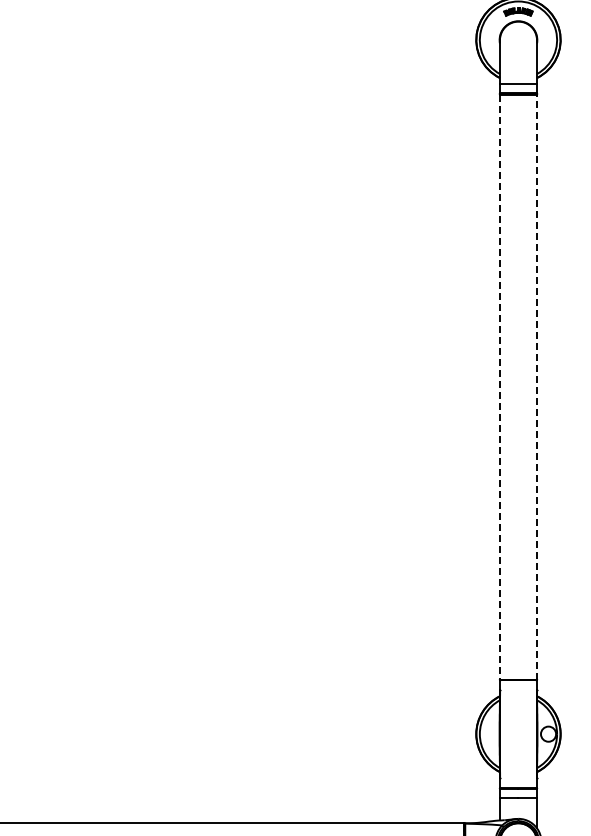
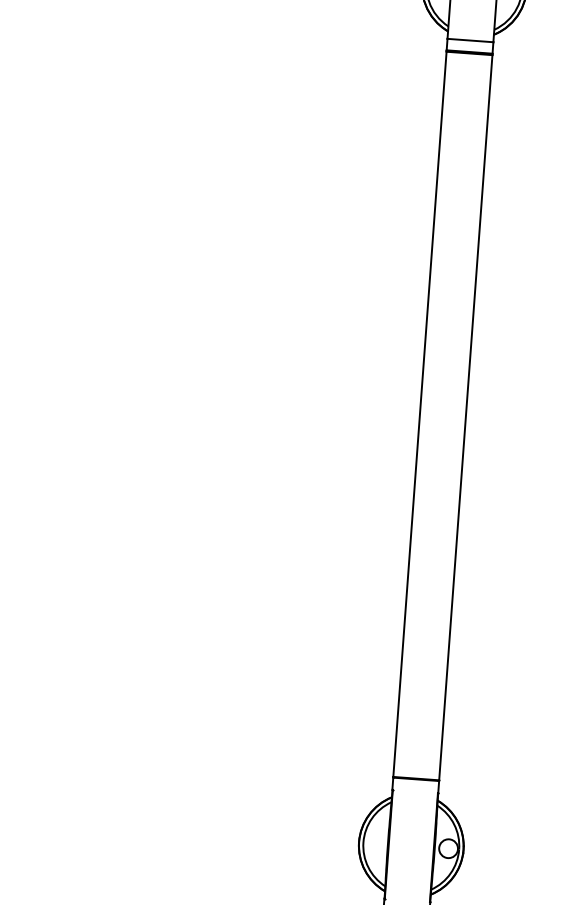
line: (499, 387) -> (419, 414), dashed -> solid
line: (536, 387) -> (465, 418), dashed -> solid

